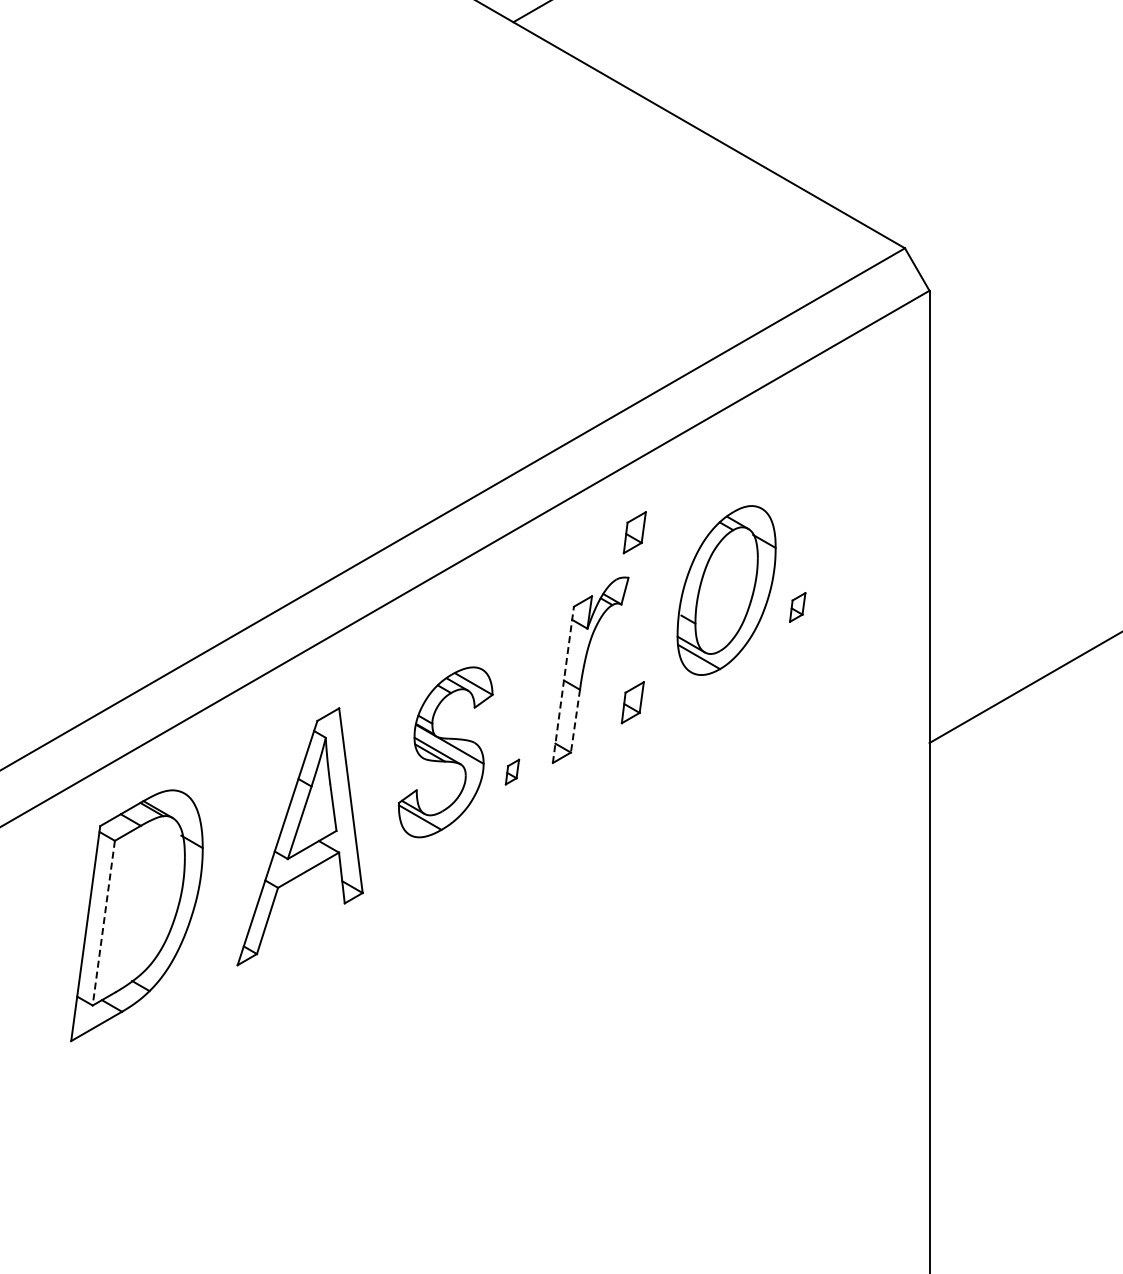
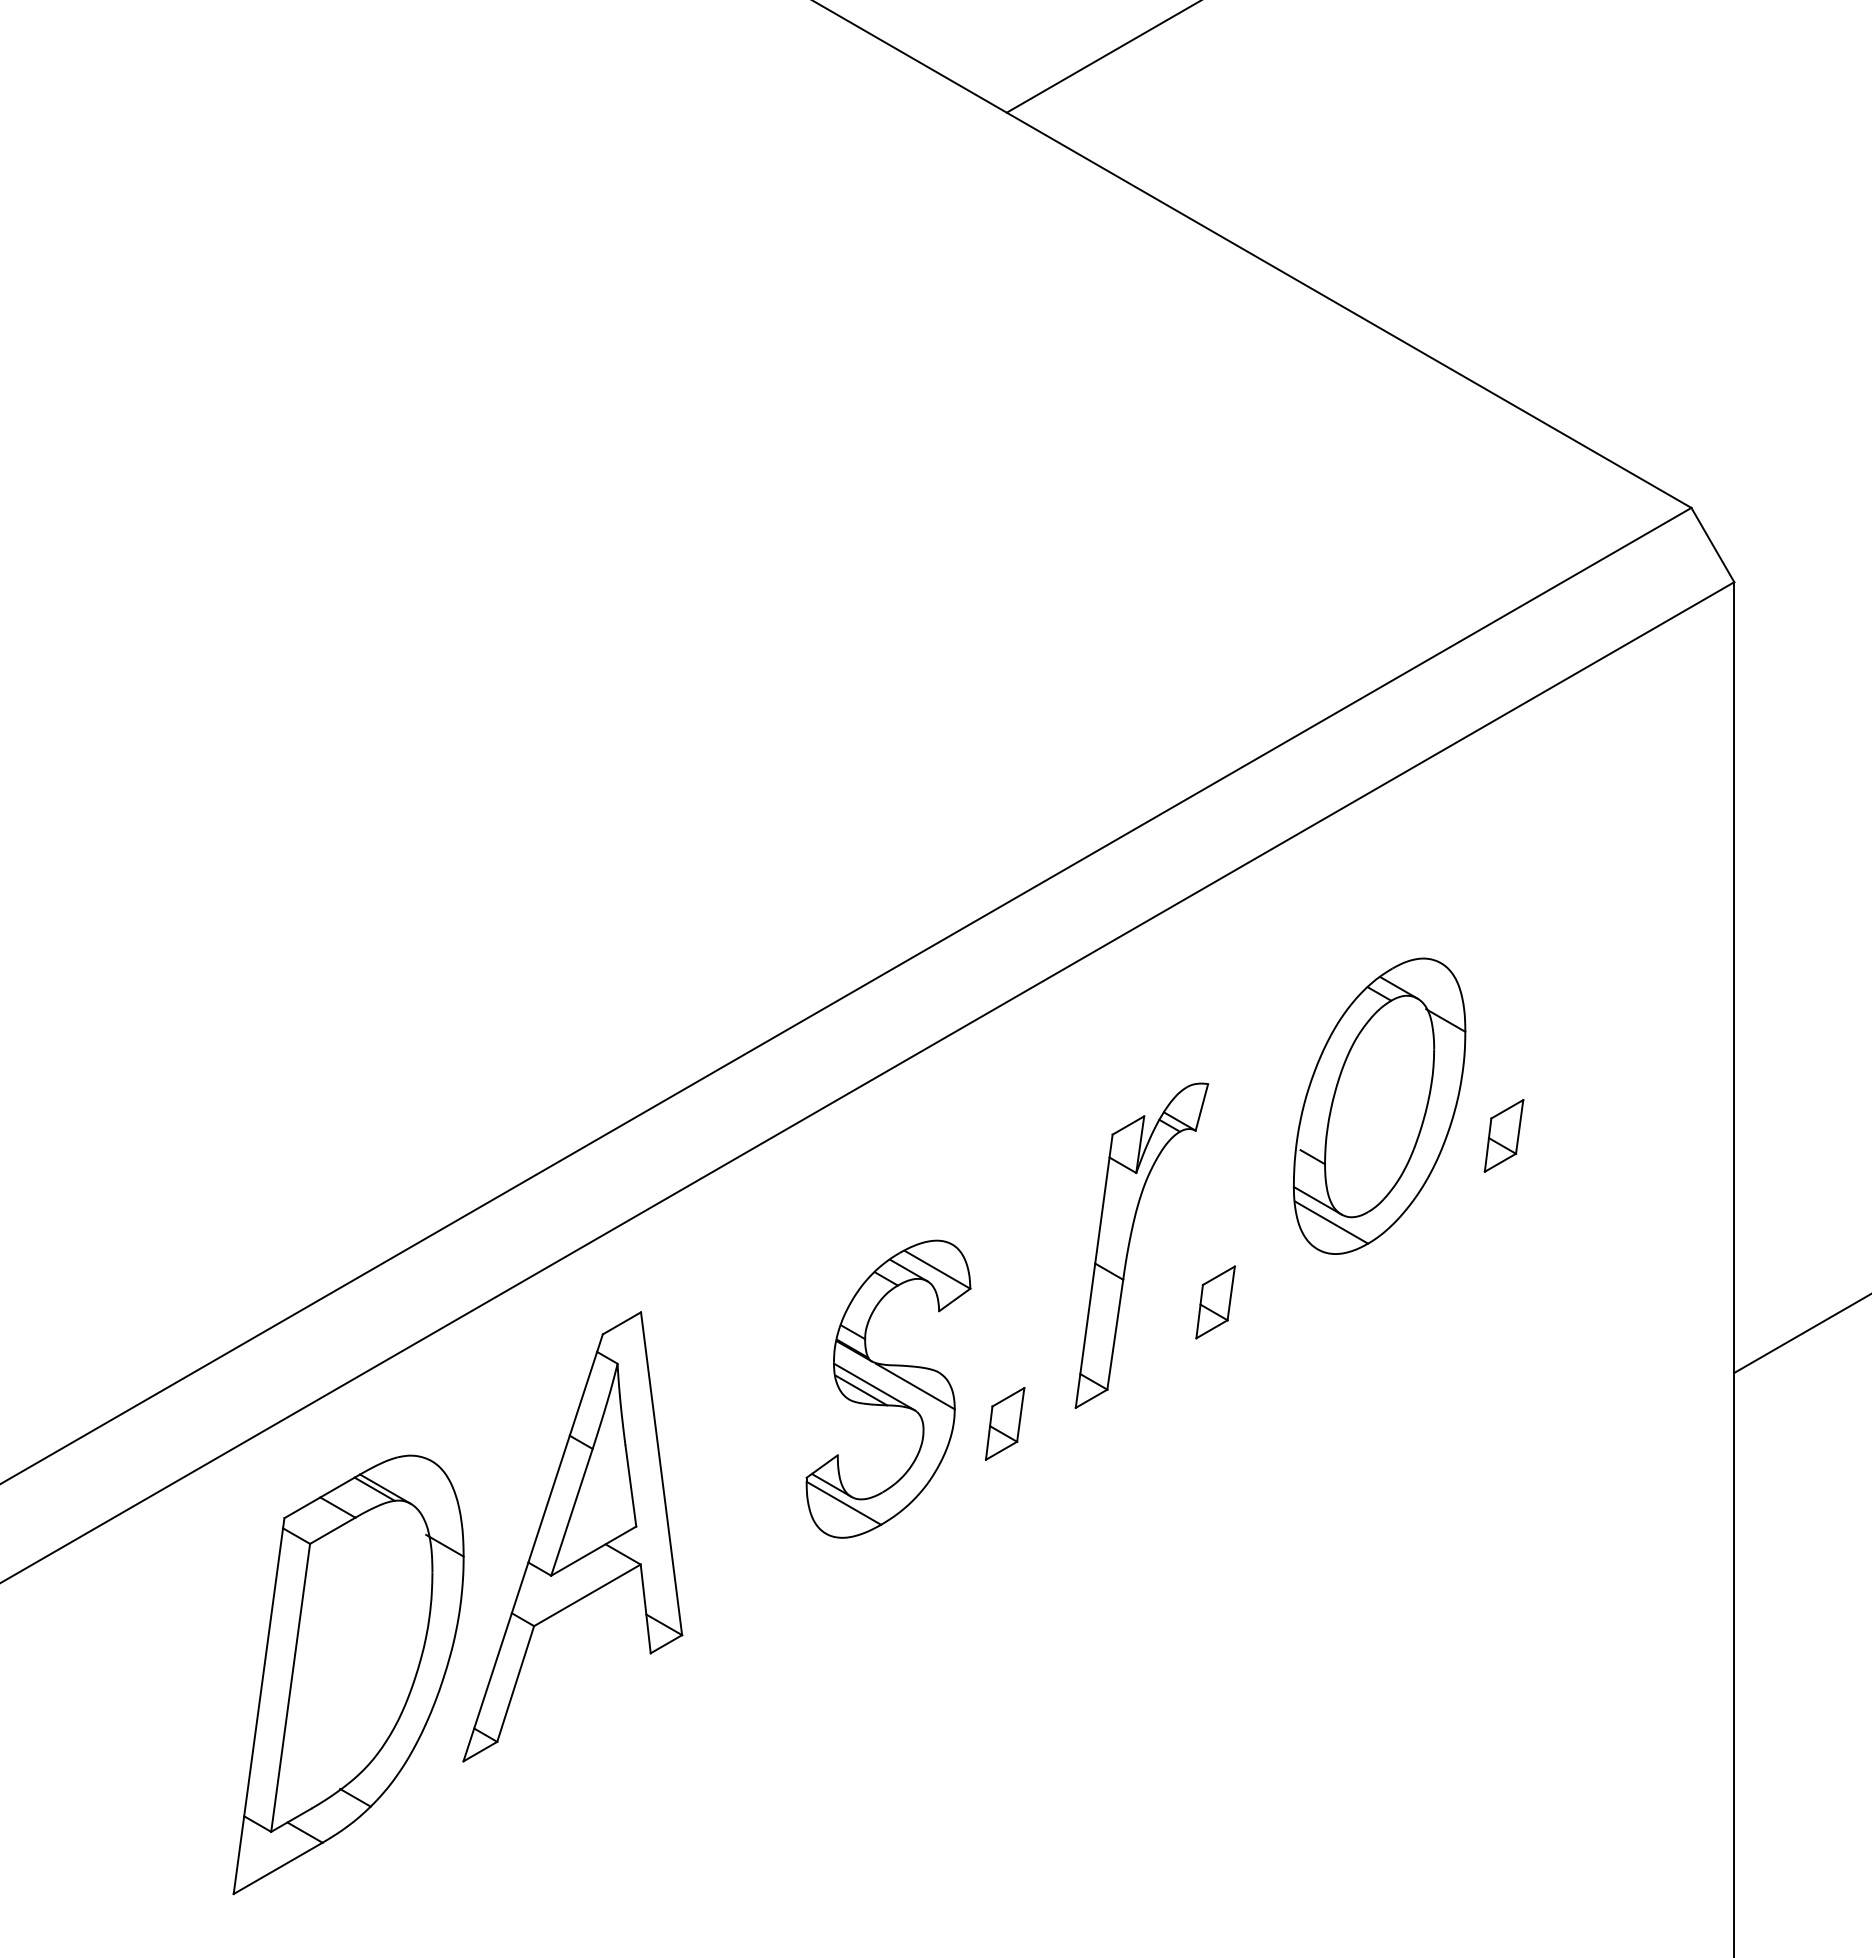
part: (634, 532) -> (1218, 1004), removed
part: (797, 607) -> (1503, 1135), size x1.43
line: (563, 684) -> (1094, 1270), dashed -> solid
line: (575, 721) -> (1115, 1335), dashed -> solid
part: (512, 771) -> (1005, 1422), size x1.67
part: (299, 836) -> (571, 1536), moved
line: (103, 923) -> (290, 1688), dashed -> solid

